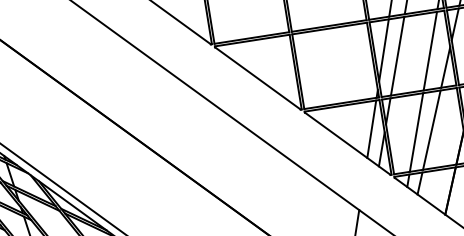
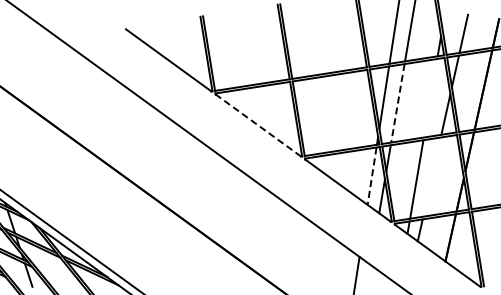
line: (430, 51) -> (430, 98), removed
line: (397, 56) -> (397, 103), solid -> dashed
line: (258, 78) -> (258, 125), solid -> dashed
line: (372, 129) -> (372, 176), solid -> dashed
line: (431, 129) -> (431, 176), removed

